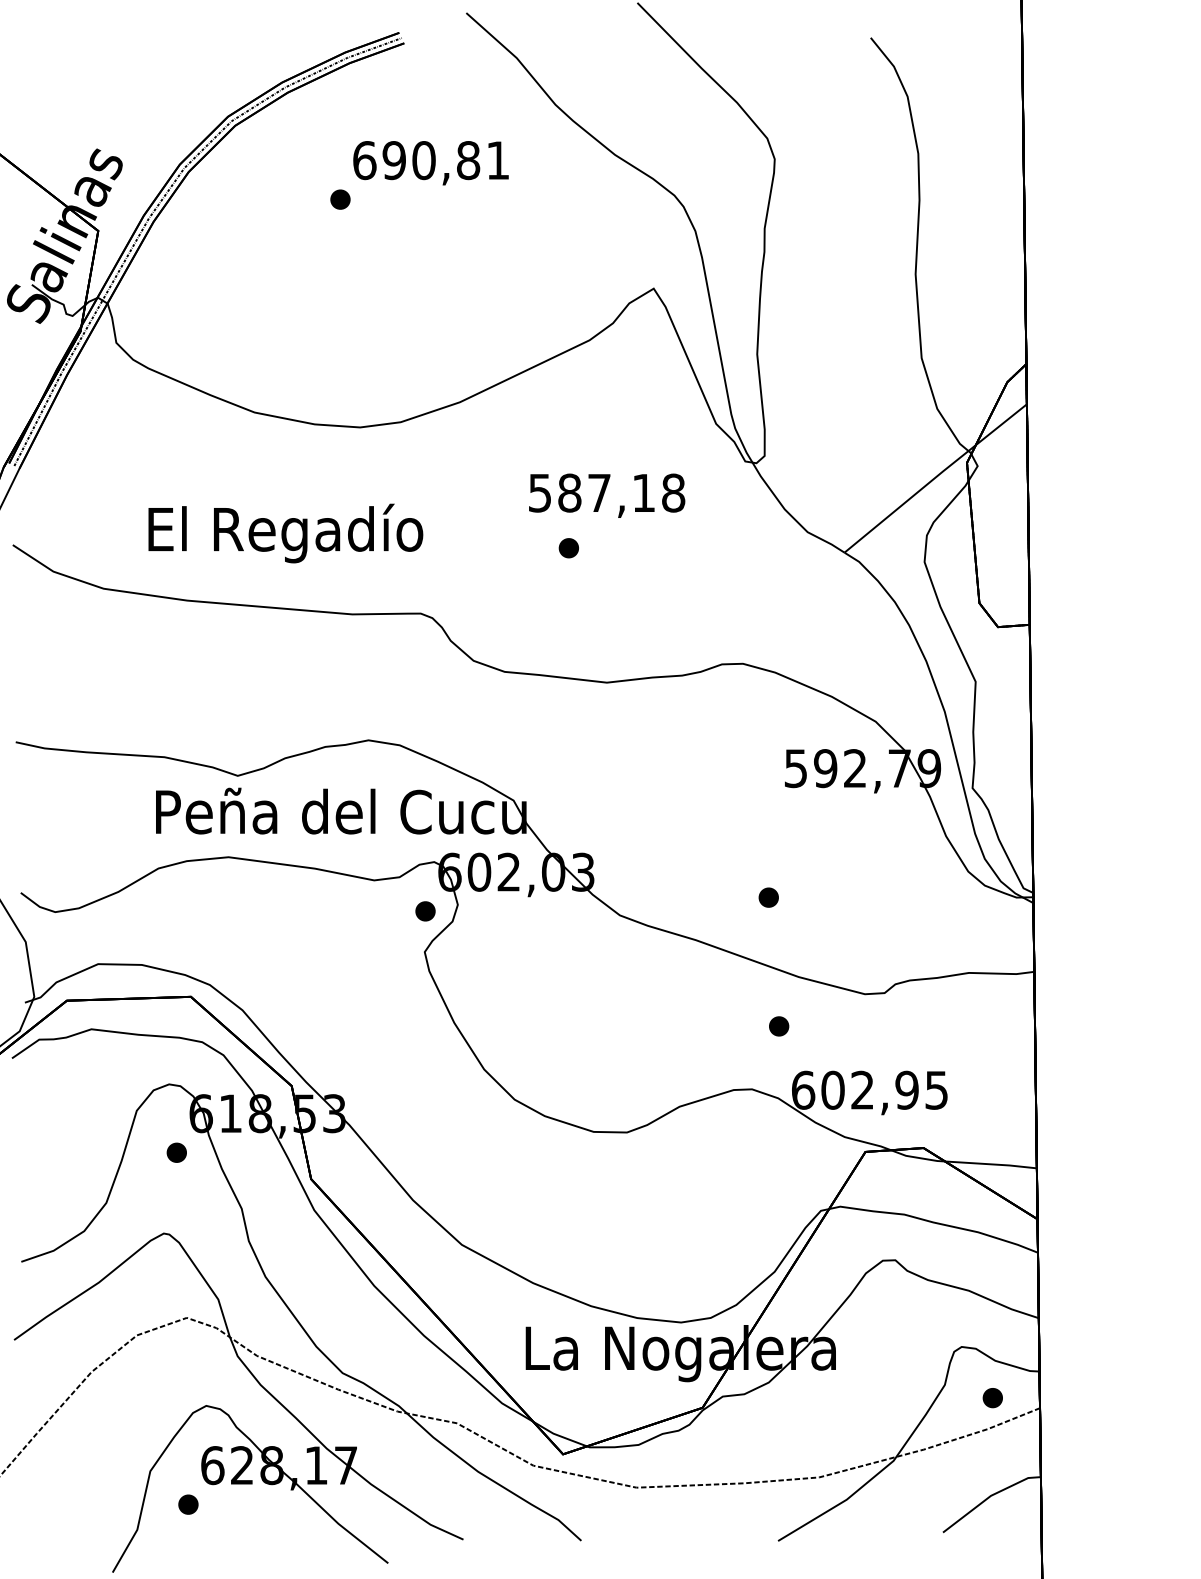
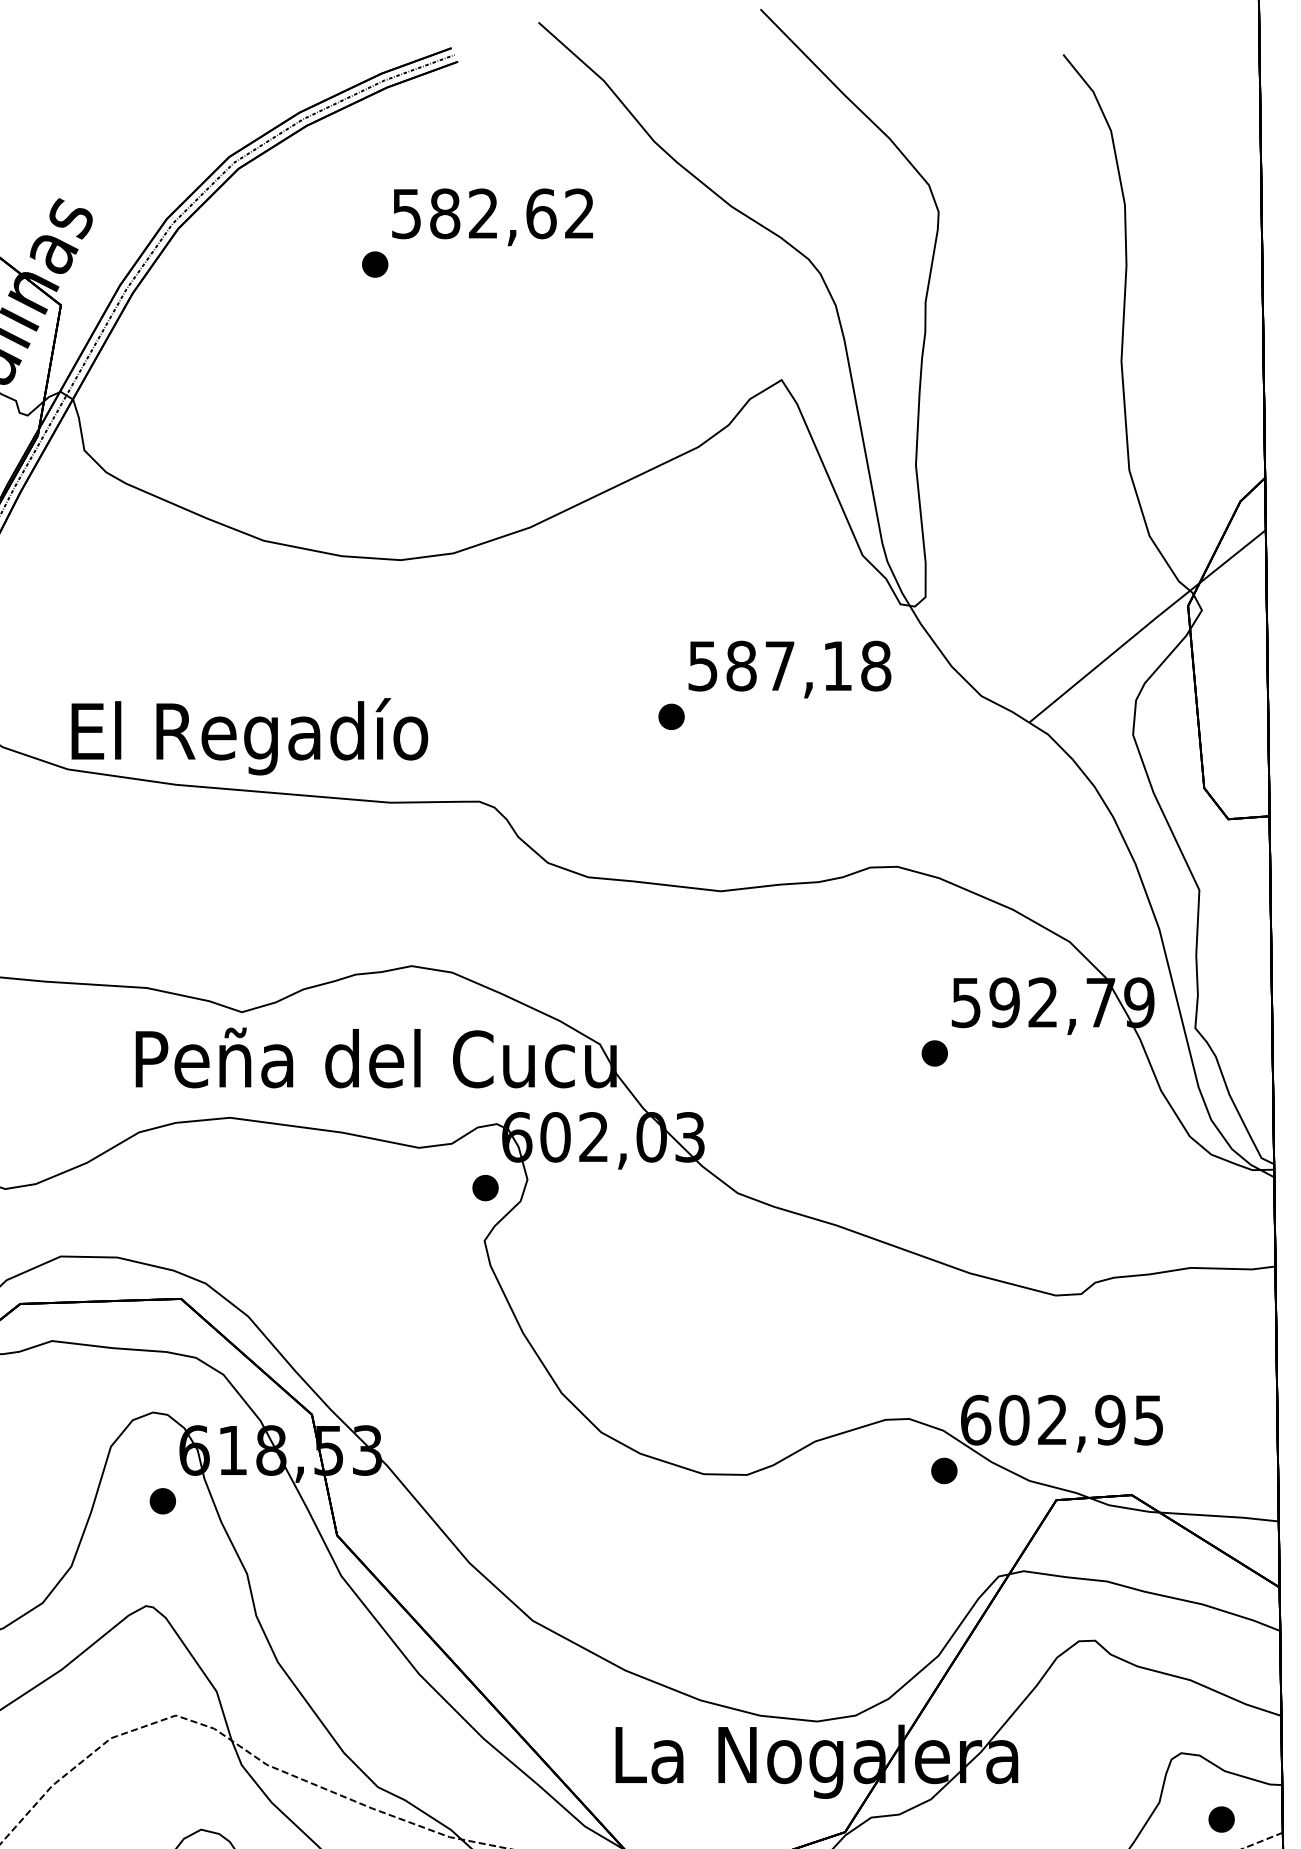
text: (430, 160) -> (492, 213), 690,81 -> 582,62
text: (607, 495) -> (790, 669), moved
text: (285, 533) -> (249, 736), moved
part: (768, 897) -> (934, 1053), moved
part: (779, 1026) -> (944, 1471), moved

